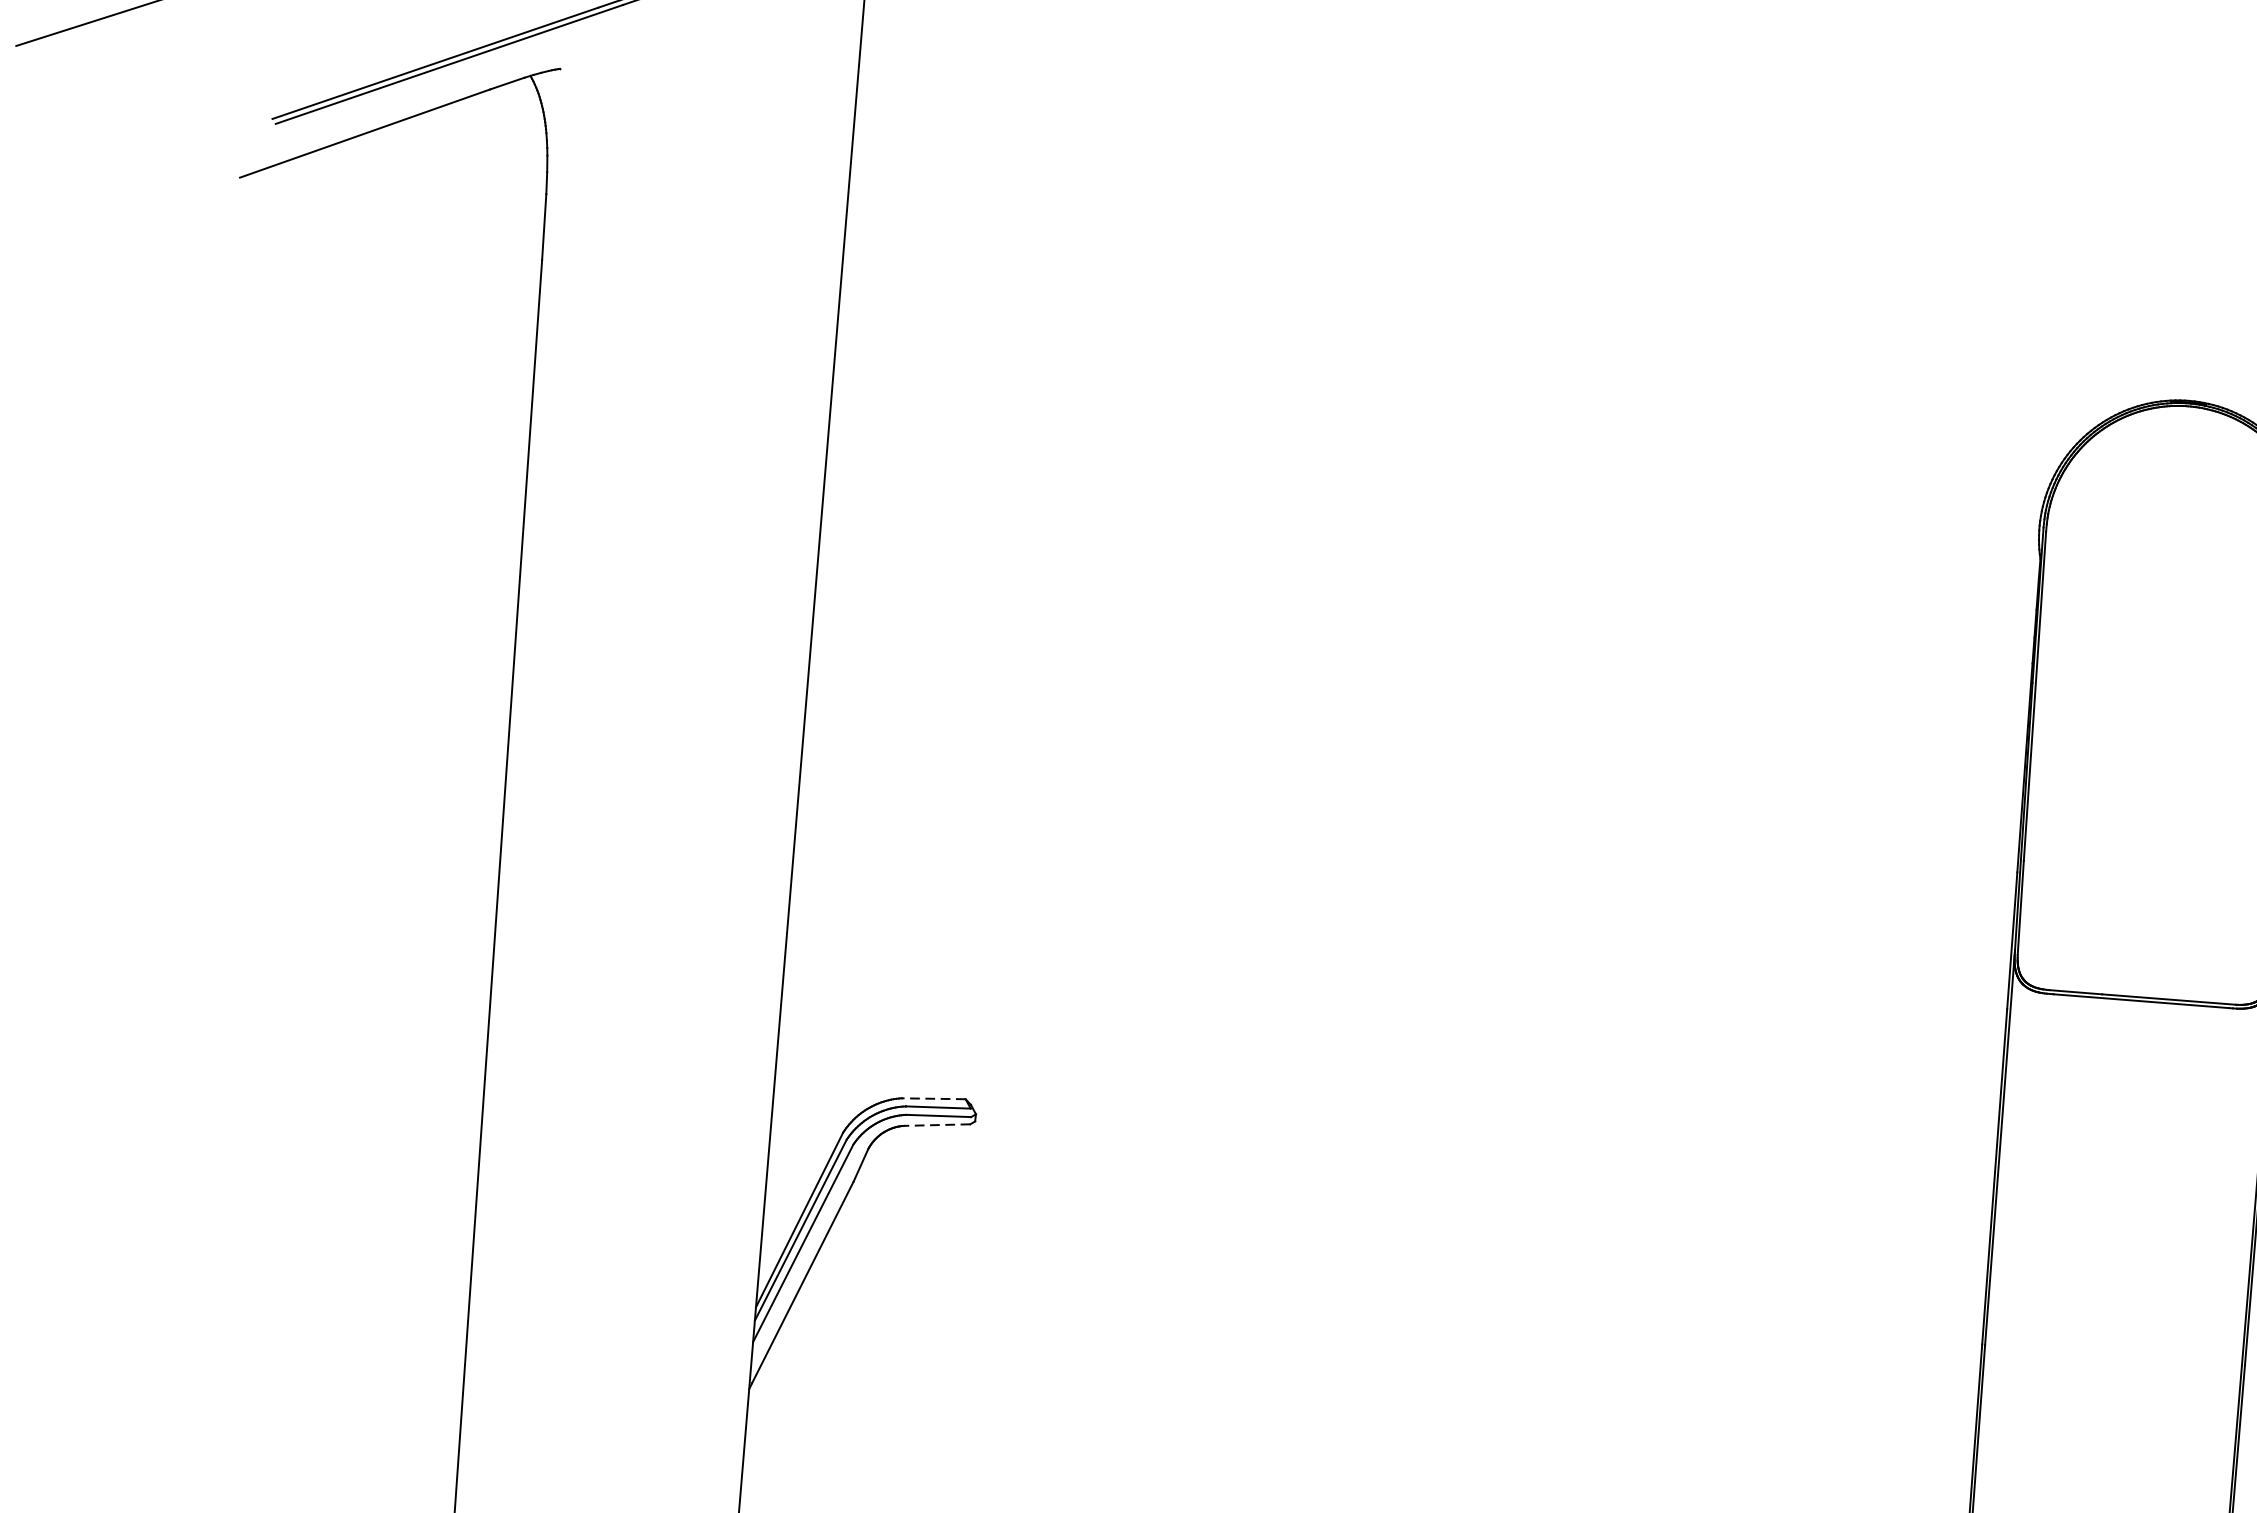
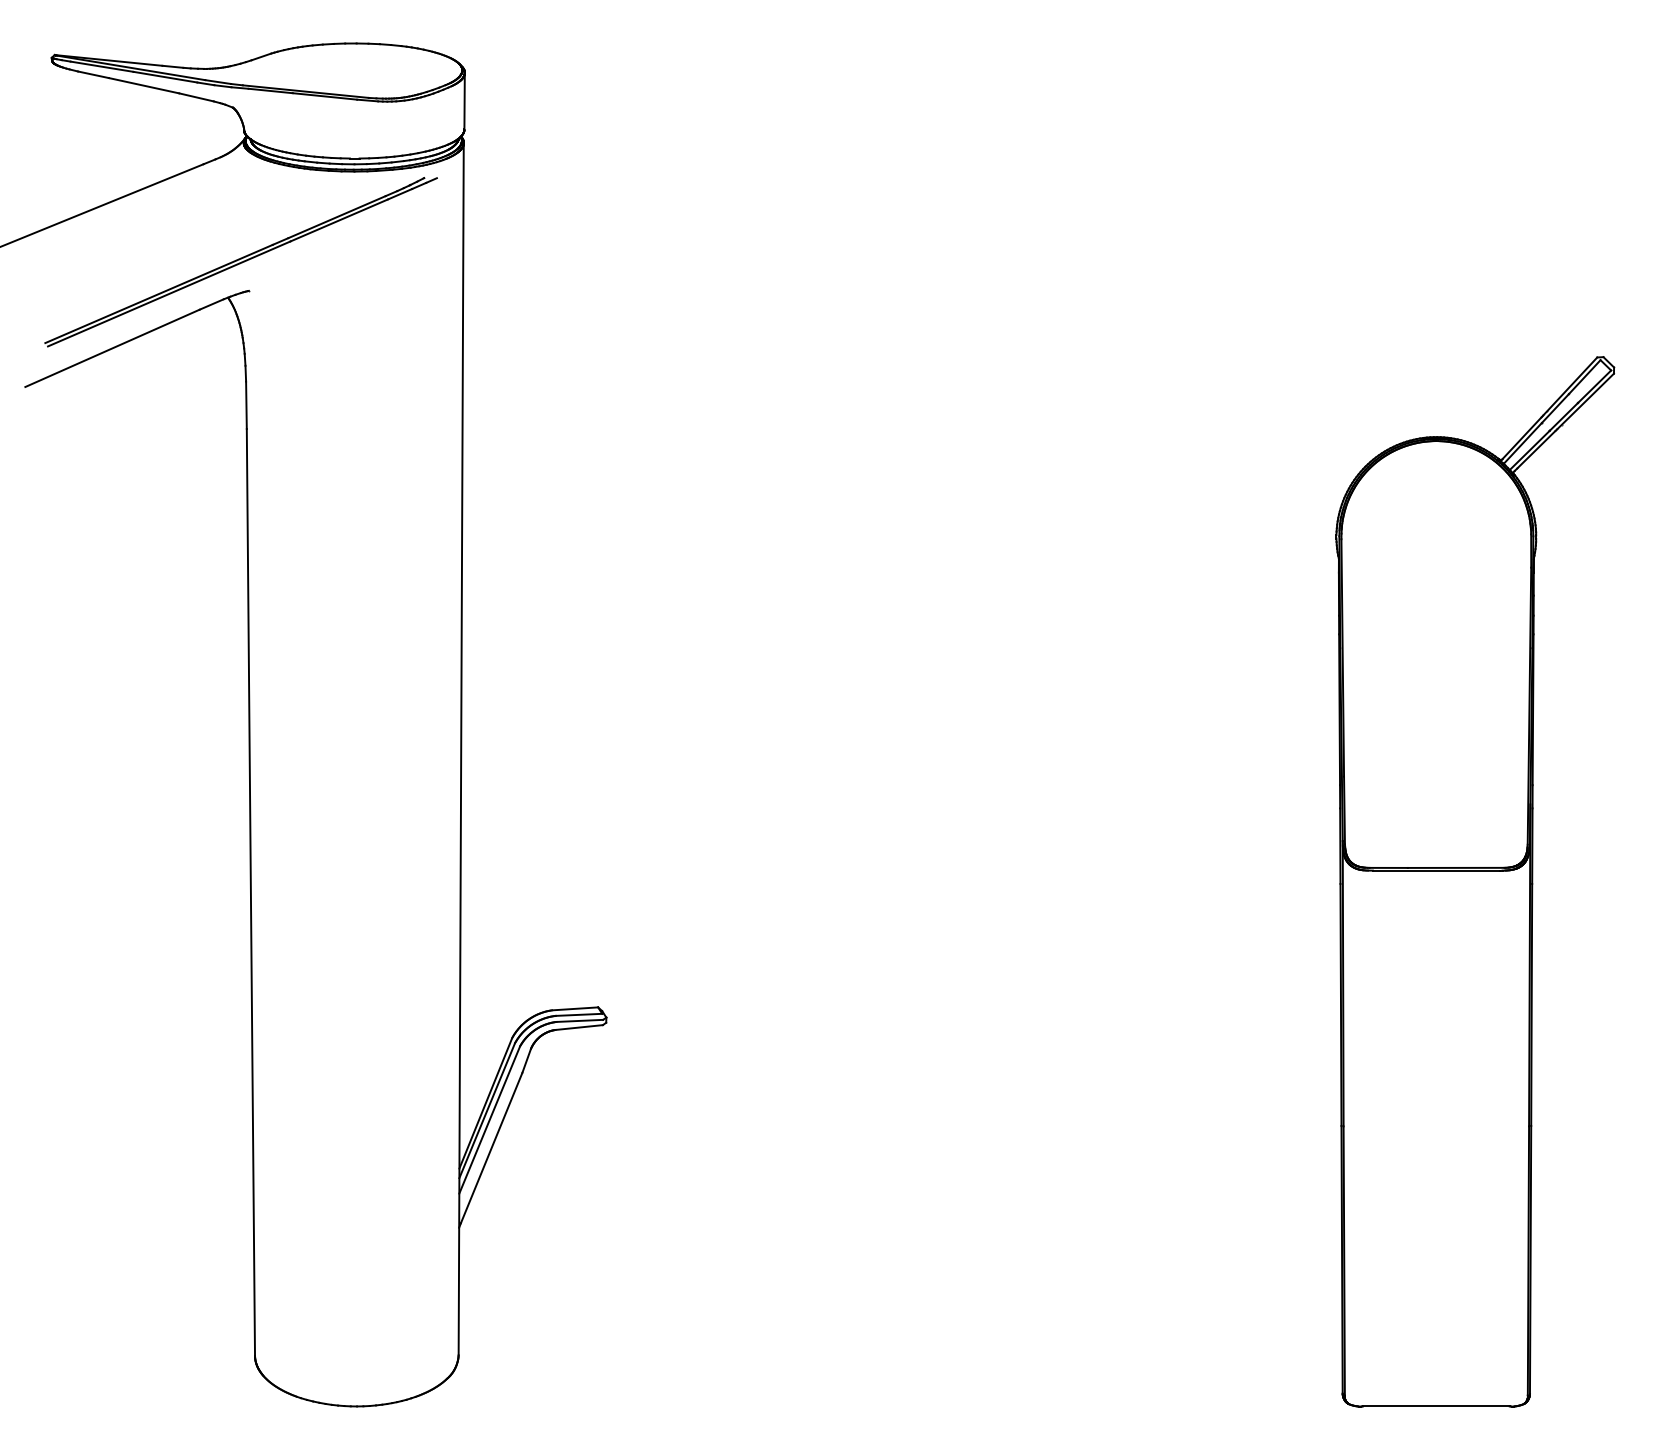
line: (932, 1098) -> (574, 1008), dashed -> solid
line: (937, 1125) -> (579, 1027), dashed -> solid

